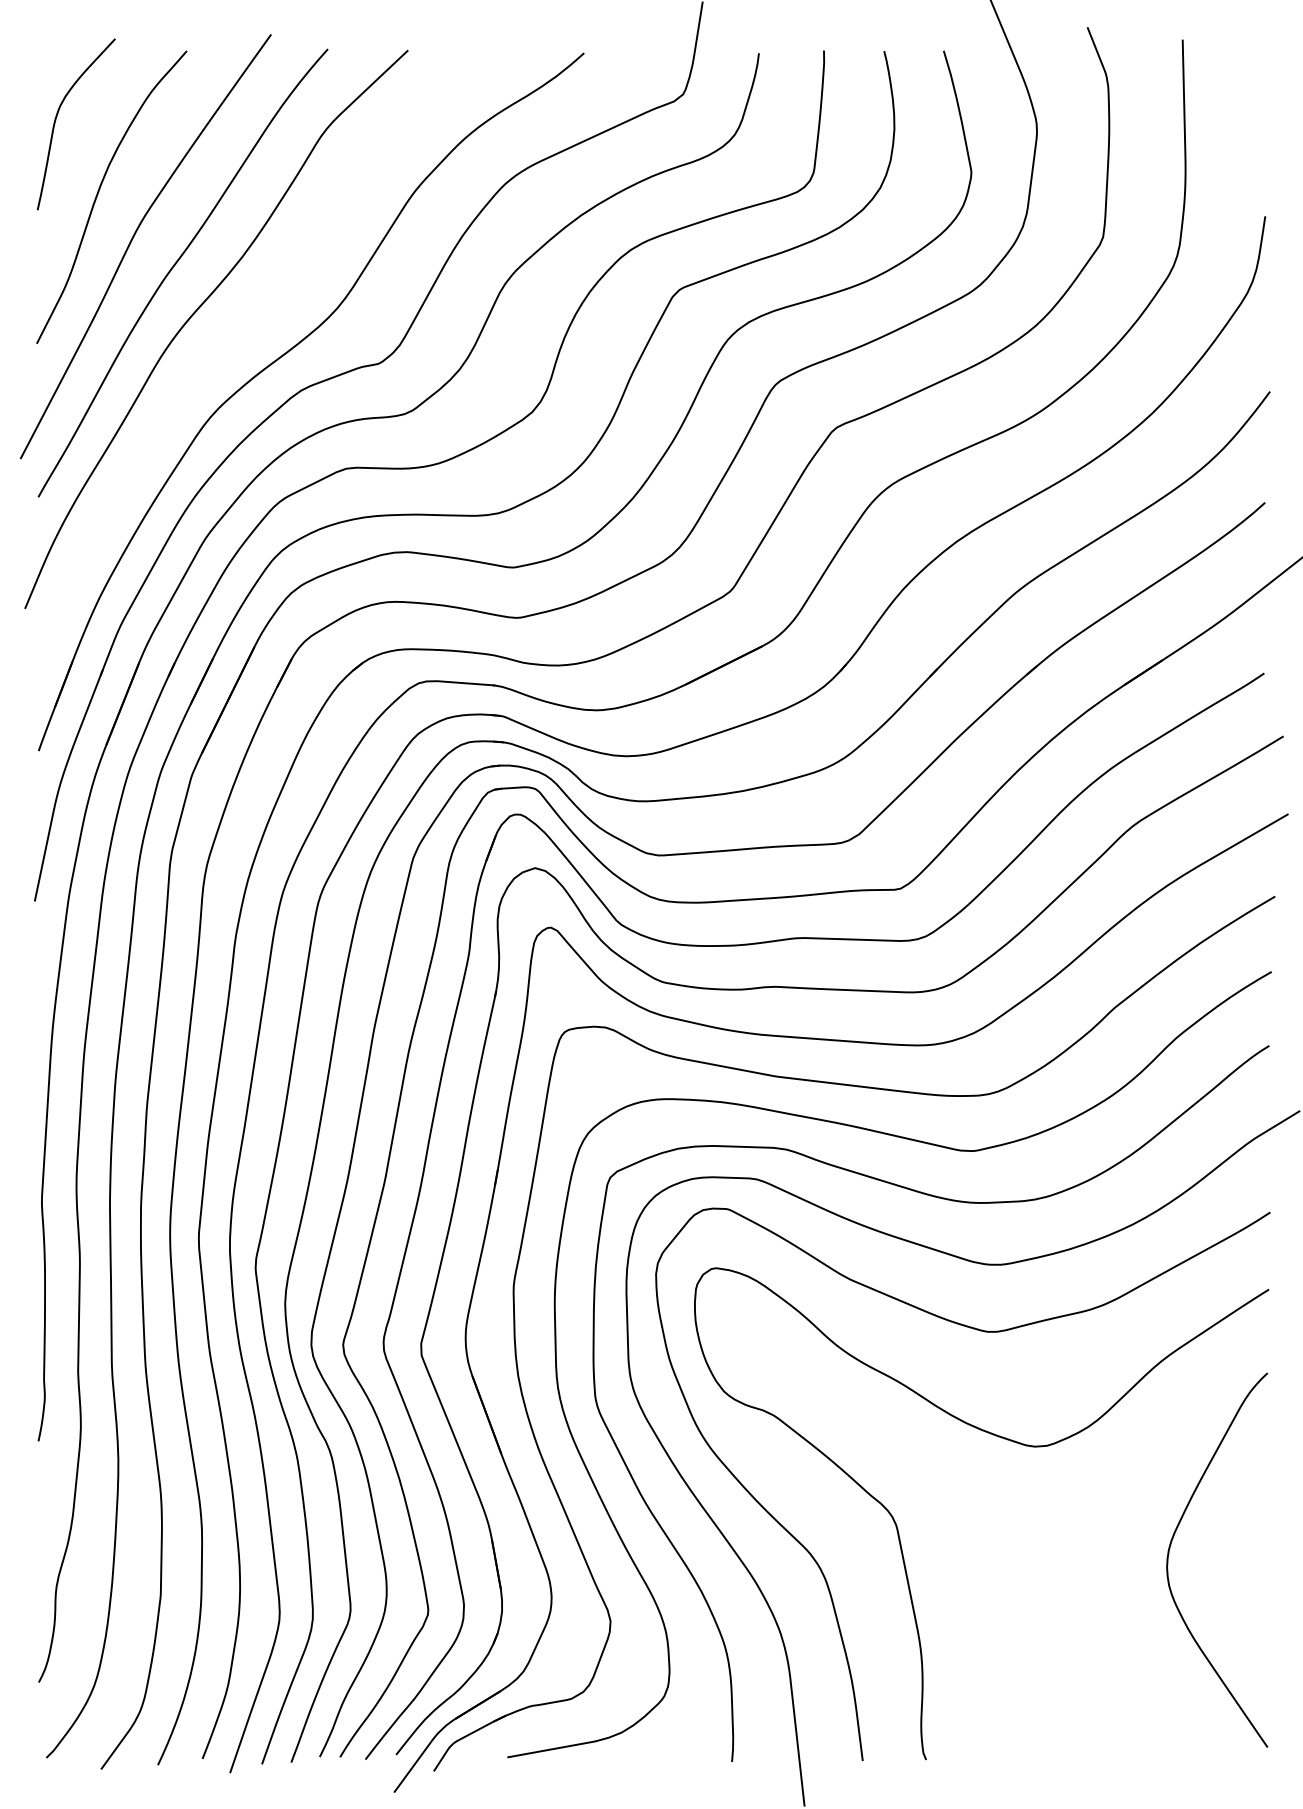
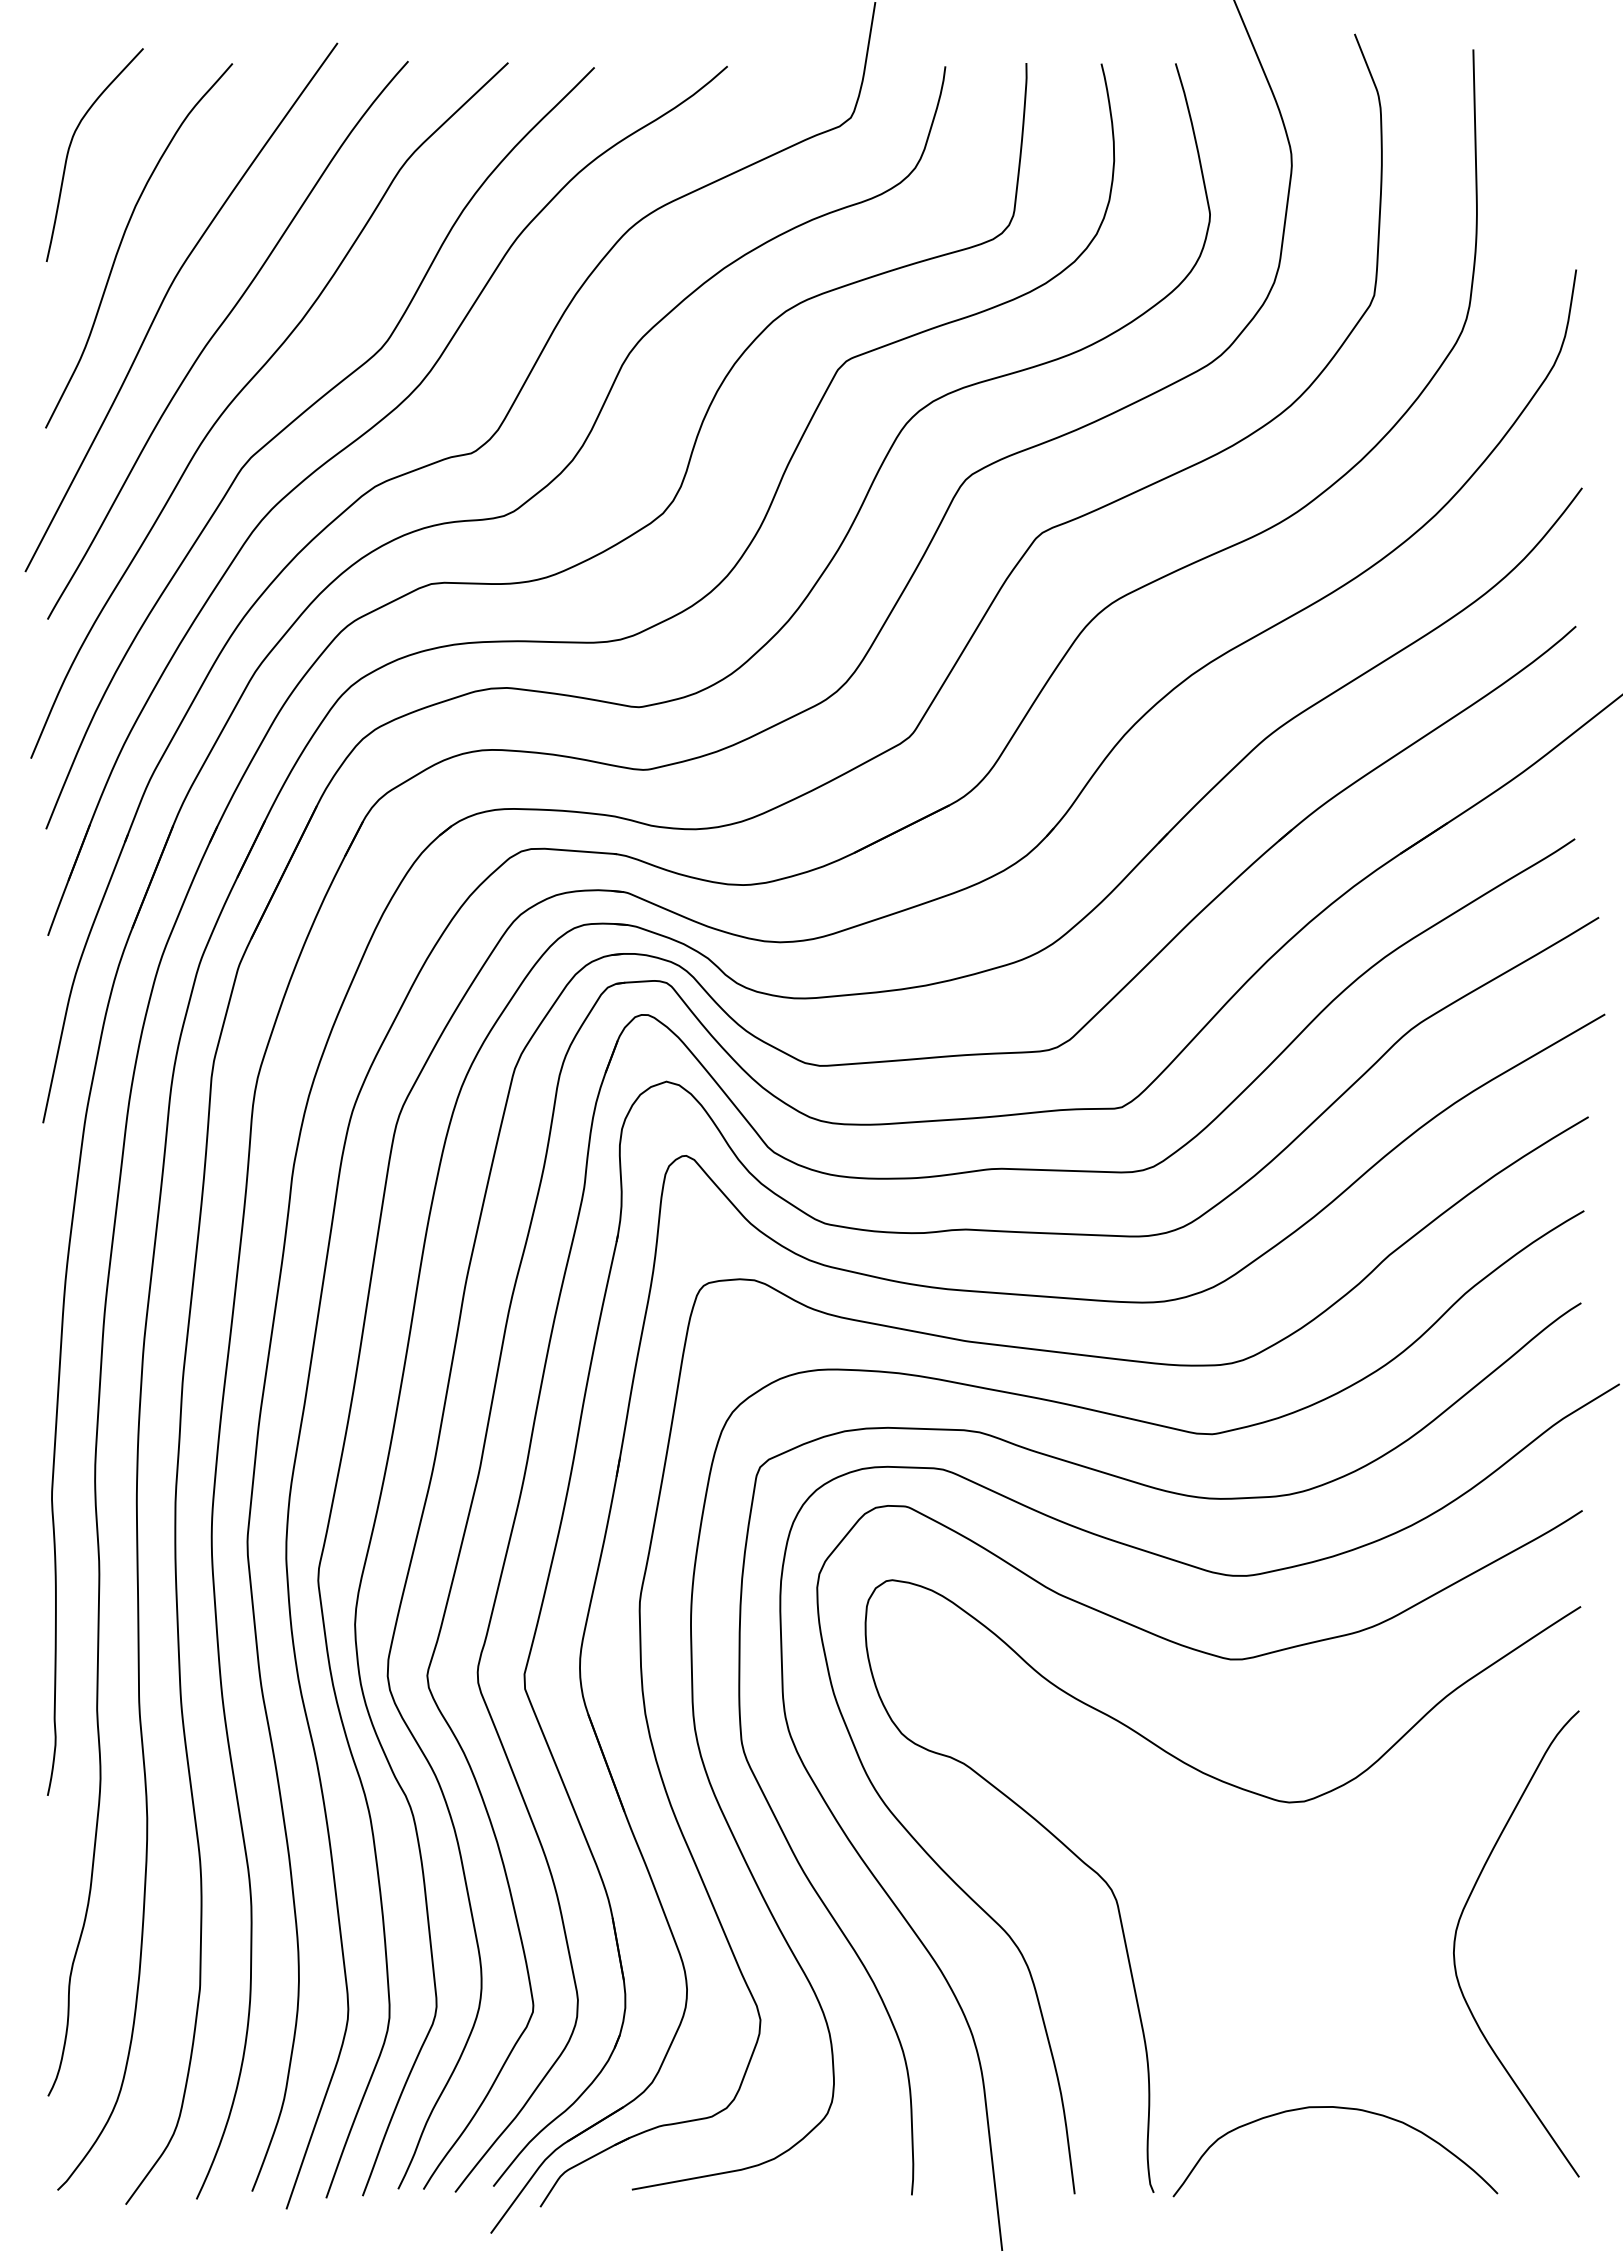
curve: (239, 335) -> (298, 418), added
curve: (1072, 1692) -> (1335, 2108), added

